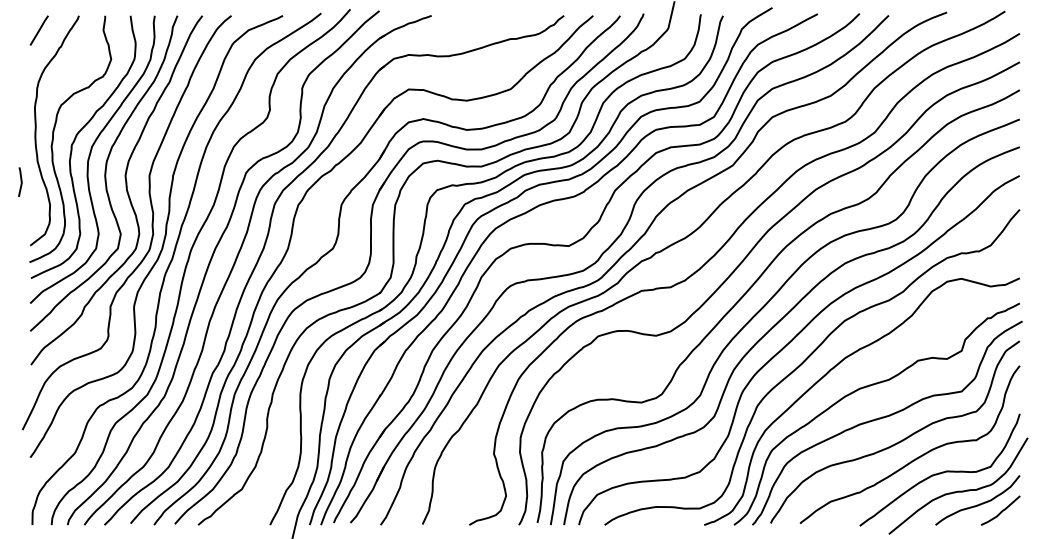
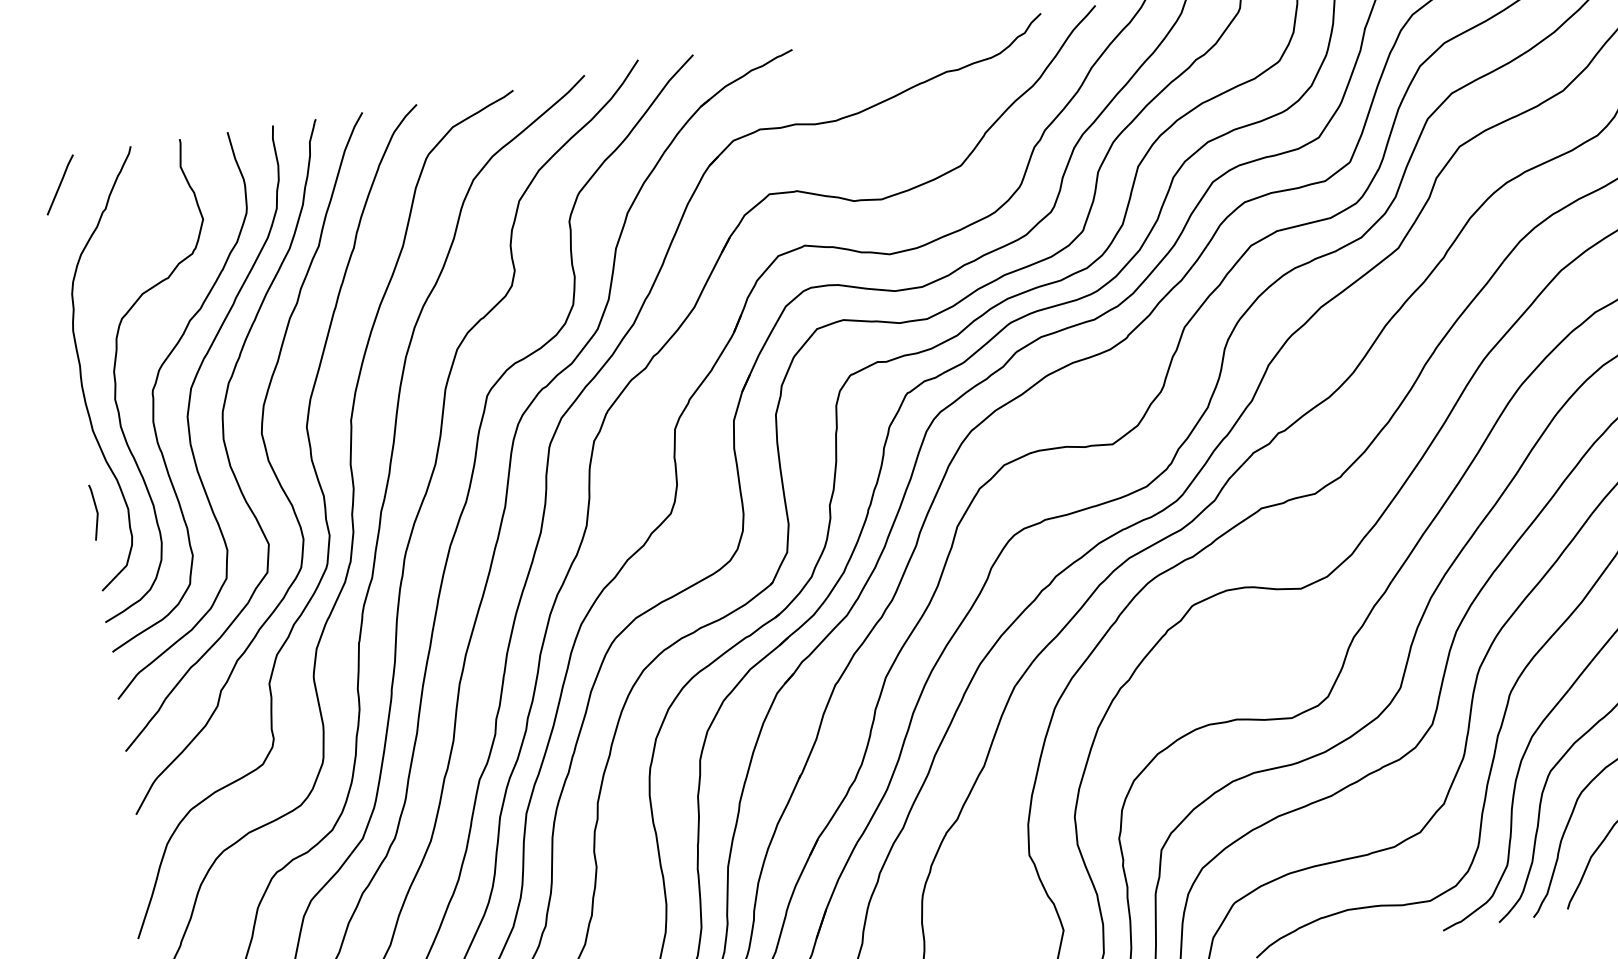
line: (20, 181) -> (94, 511), moved

